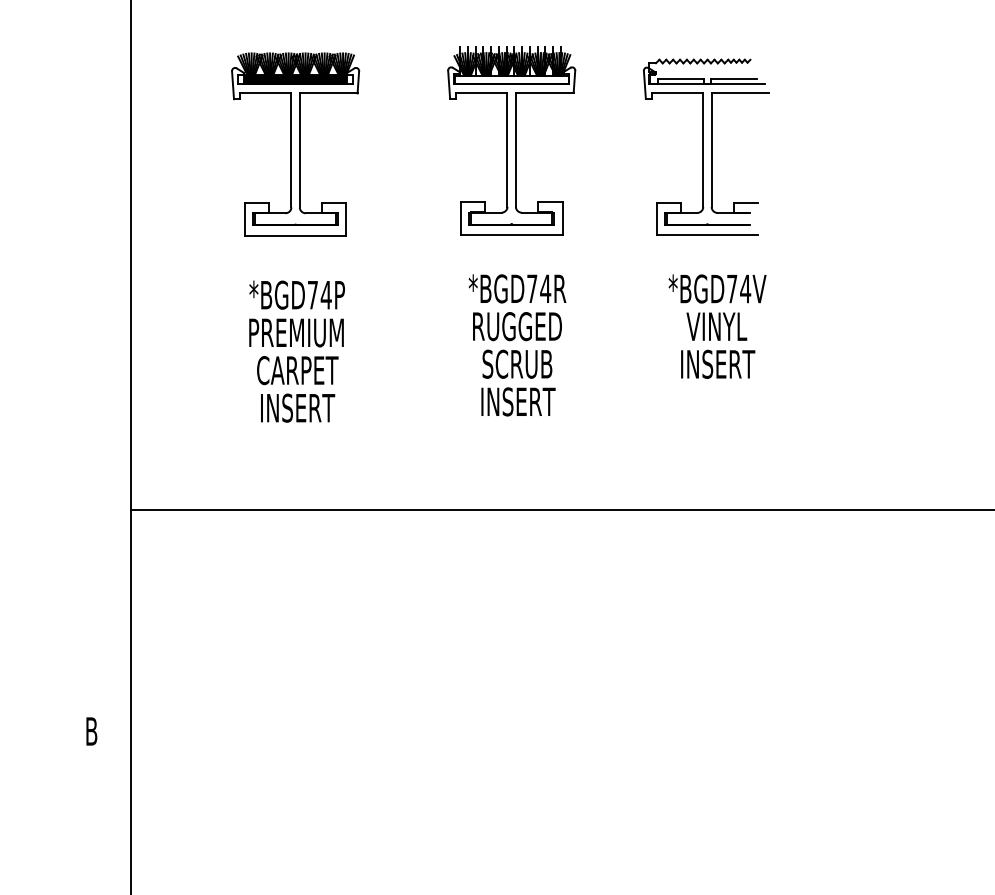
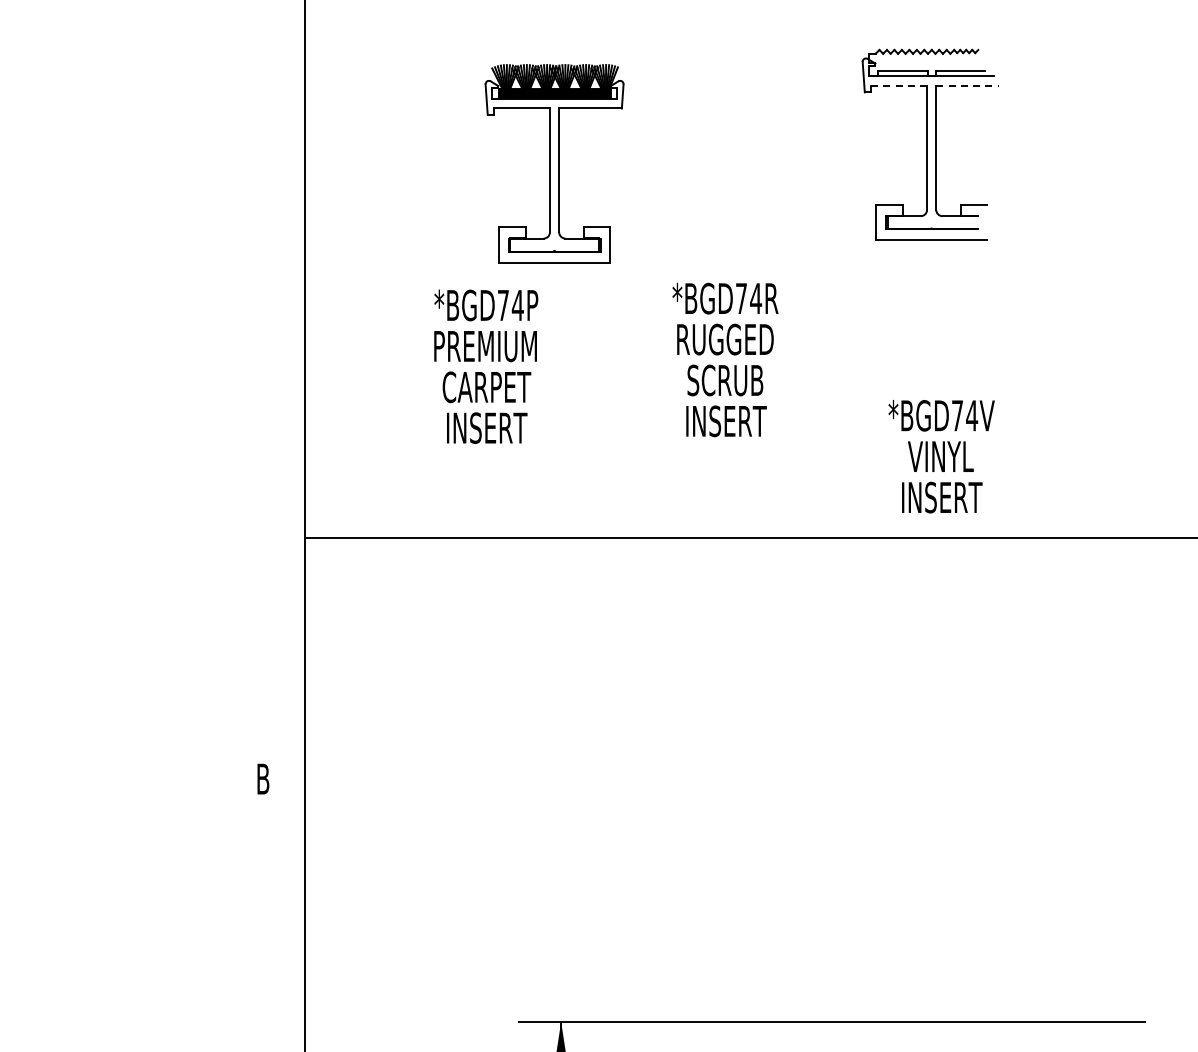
line: (677, 93) -> (899, 86), solid -> dashed
line: (741, 93) -> (968, 86), solid -> dashed
part: (512, 140) -> (719, 137), removed
part: (295, 144) -> (554, 163), moved
text: (717, 326) -> (941, 456), moved

